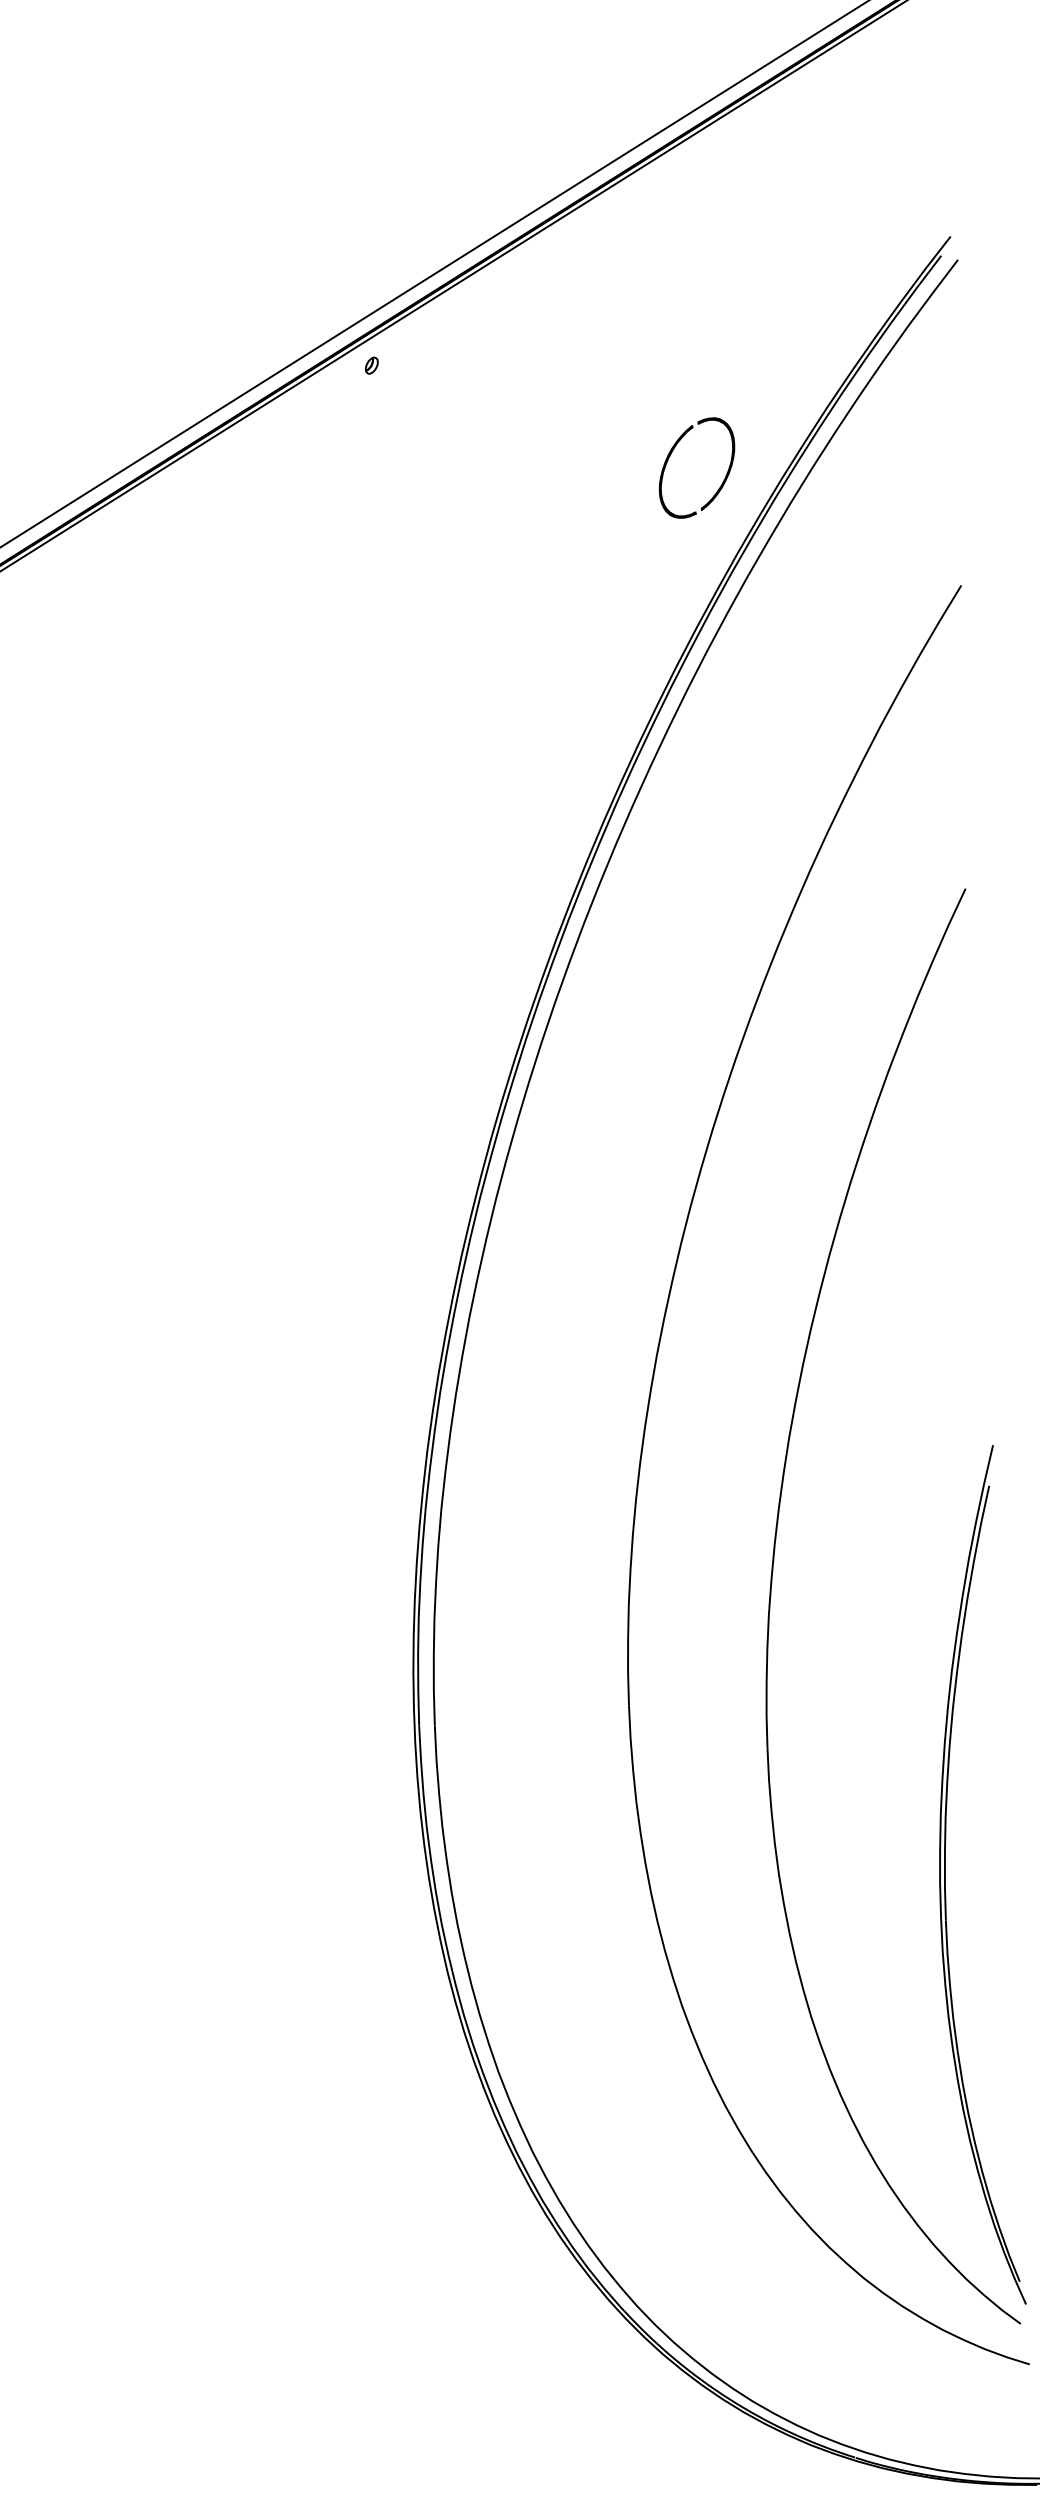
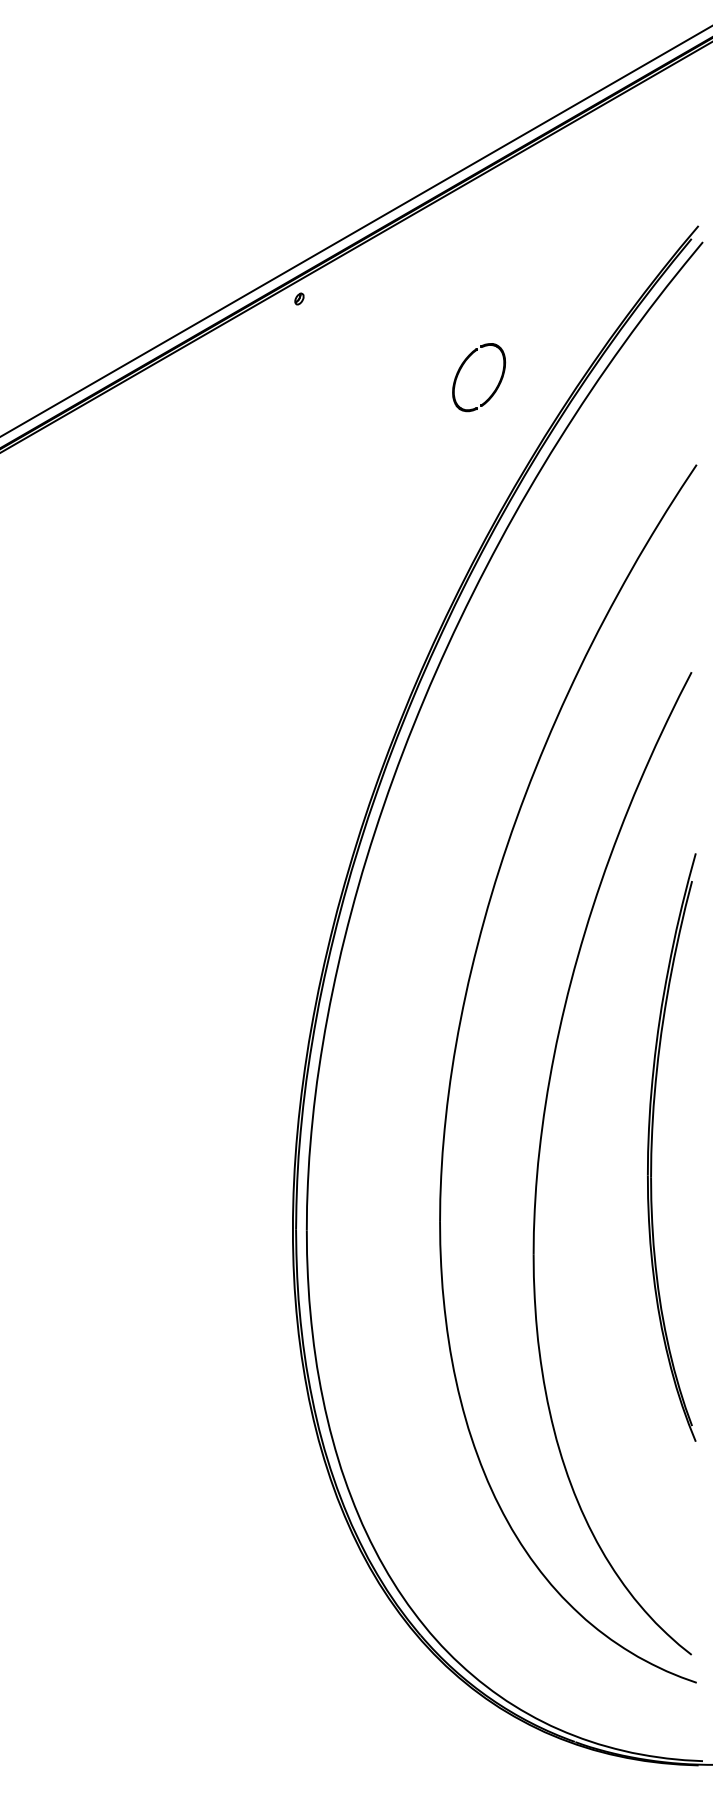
part: (720, 484) -> (494, 389), moved
part: (946, 1877) -> (652, 1147), moved

